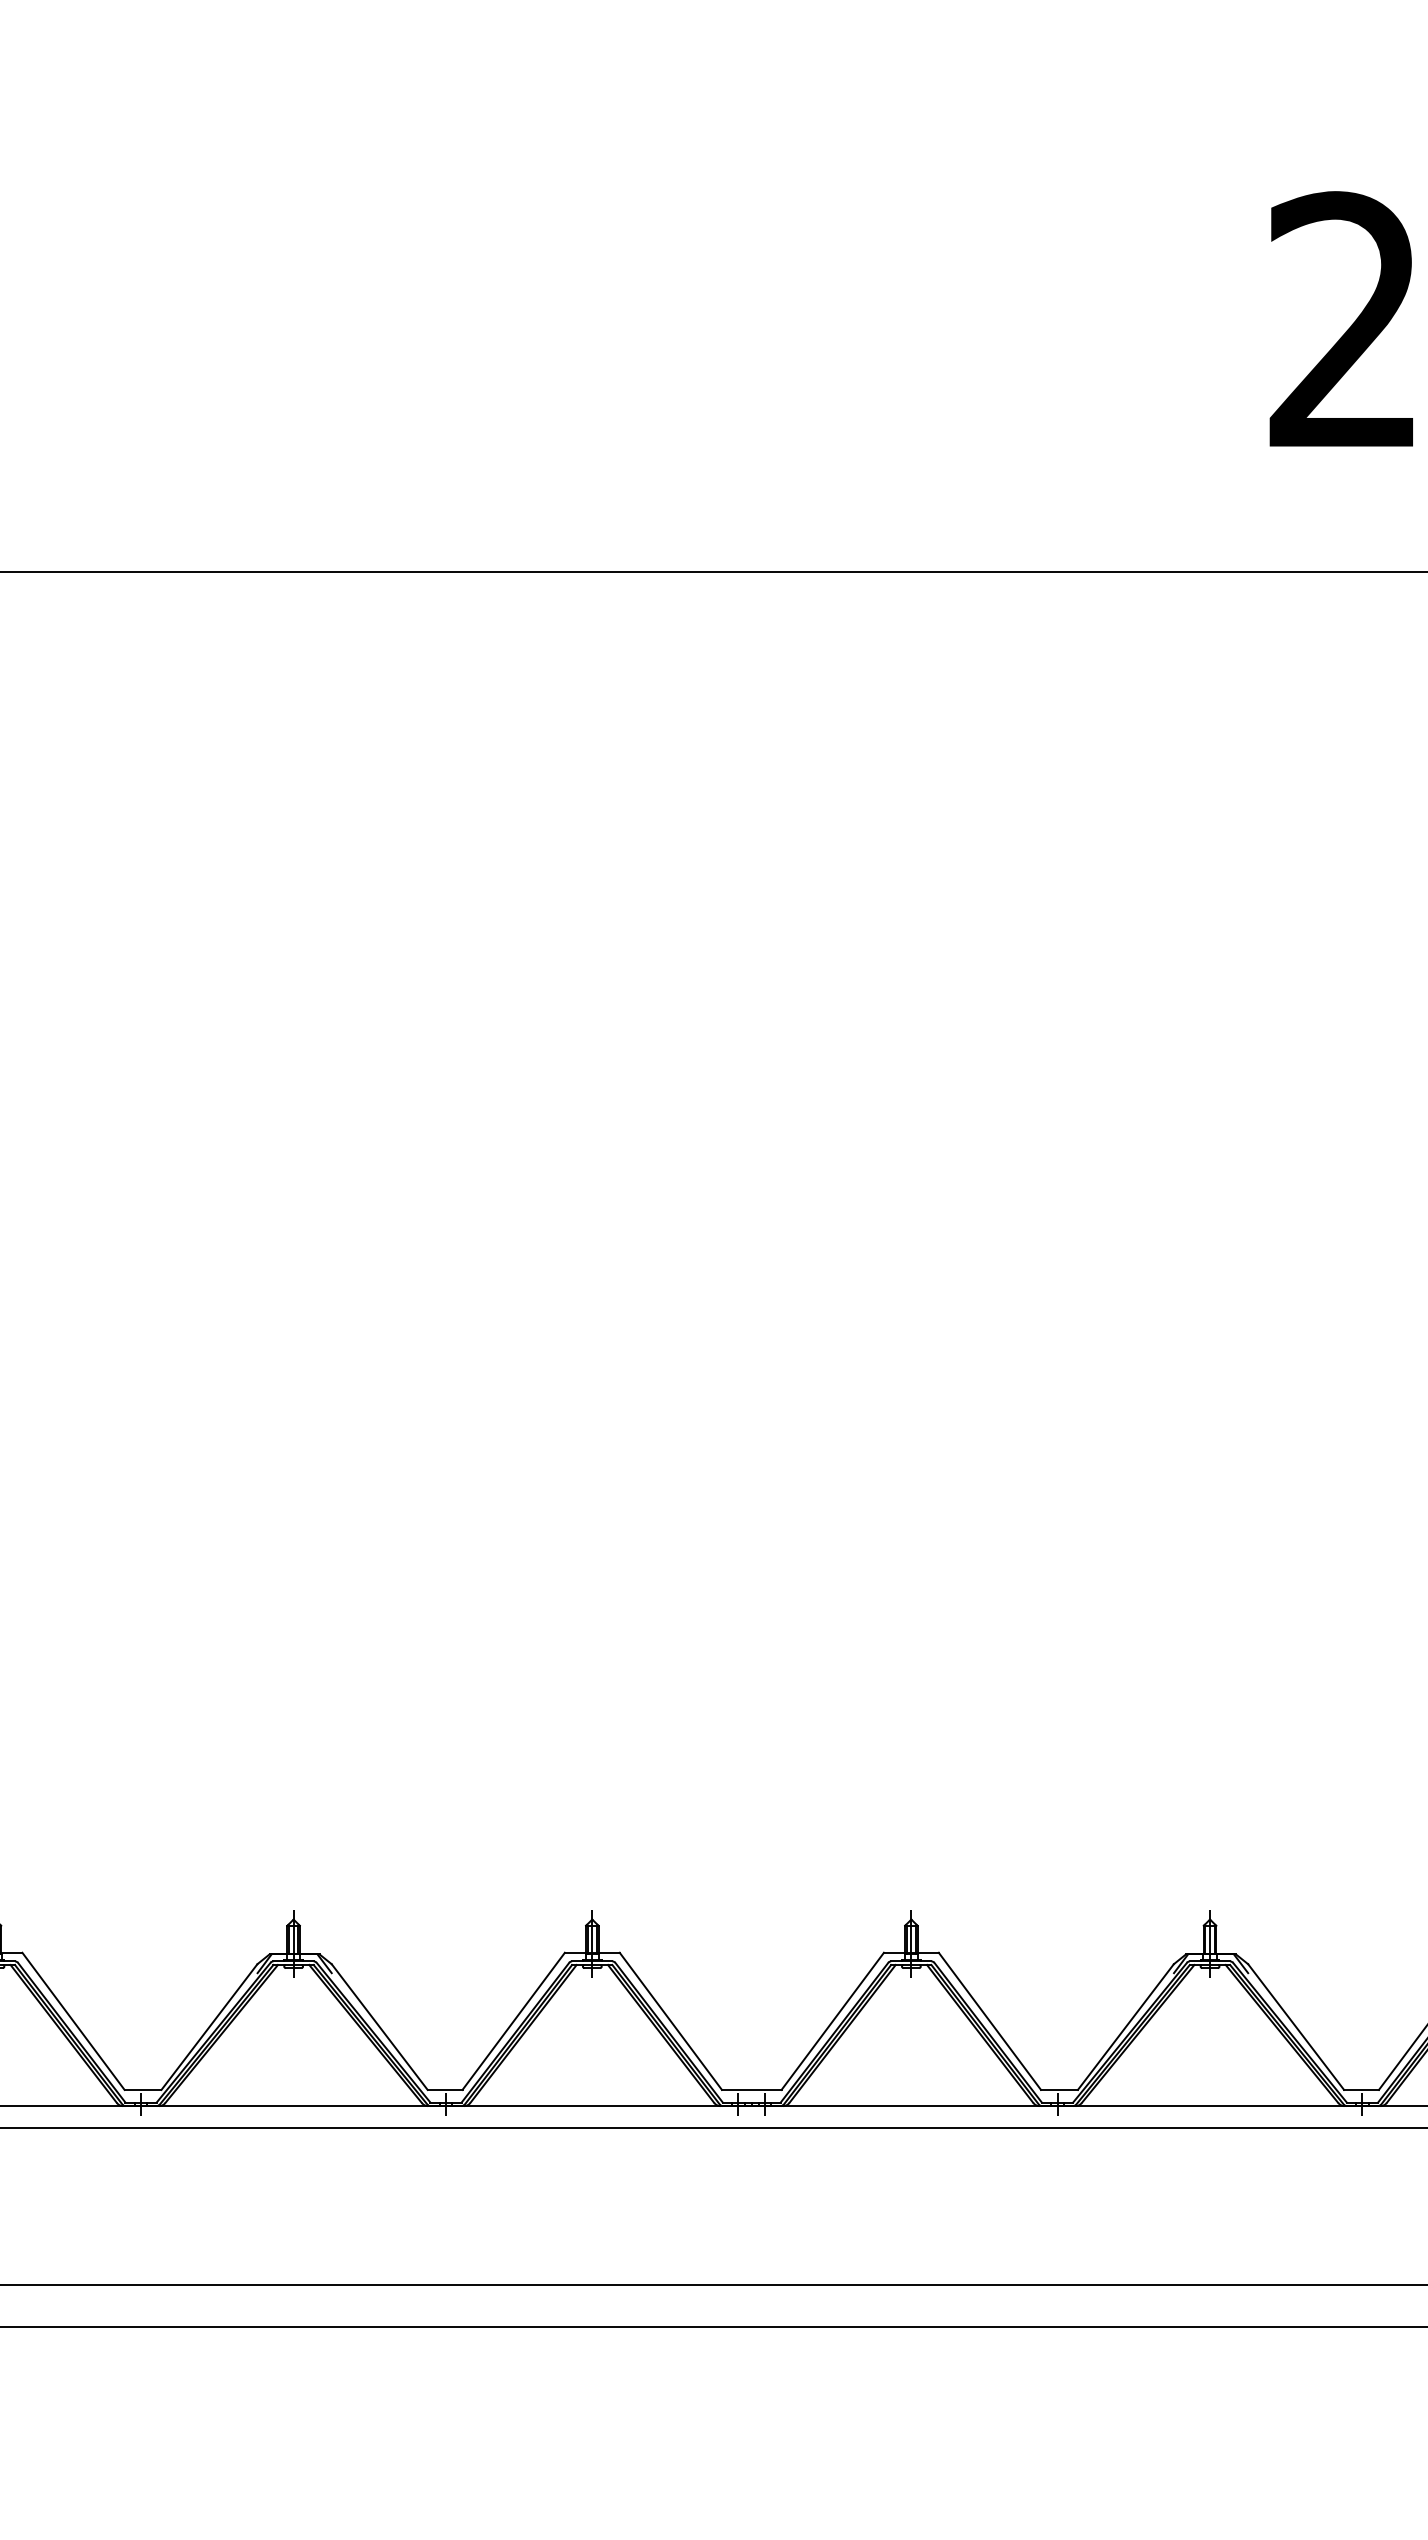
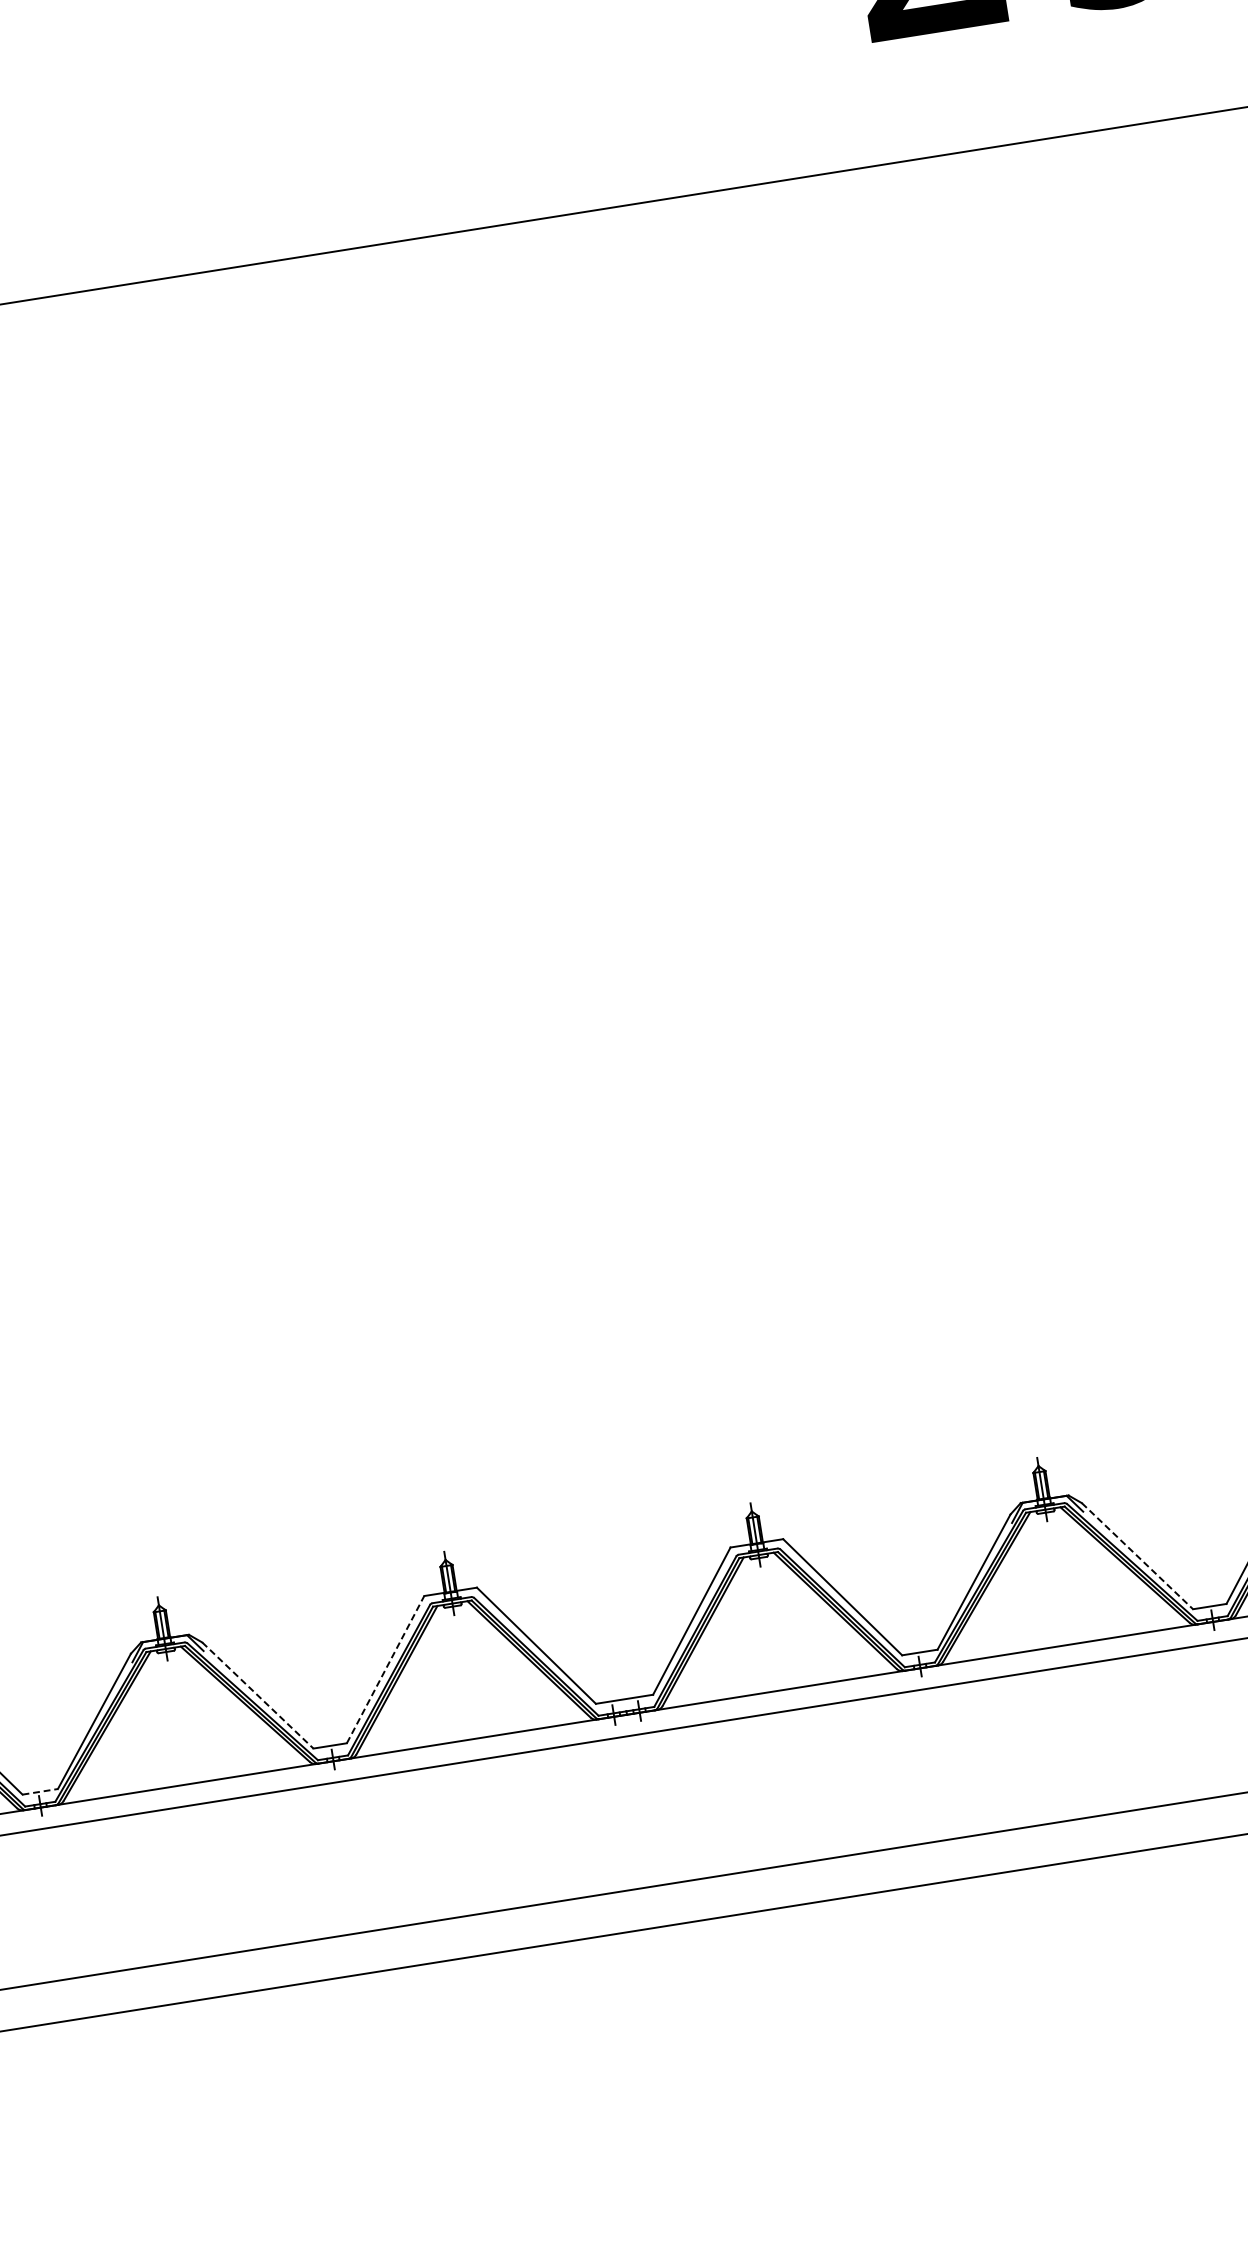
line: (513, 2021) -> (385, 1669), solid -> dashed
line: (380, 2027) -> (258, 1695), solid -> dashed
line: (1296, 2027) -> (1137, 1556), solid -> dashed
line: (143, 2089) -> (40, 1791), solid -> dashed

